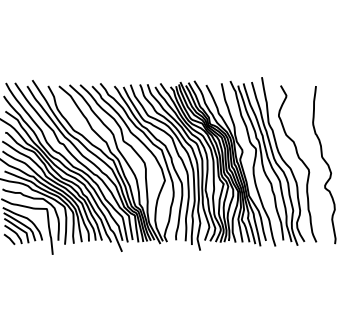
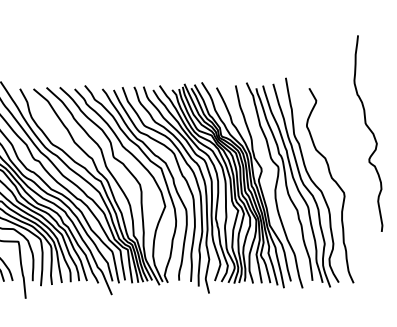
curve: (325, 163) -> (369, 131), moved

